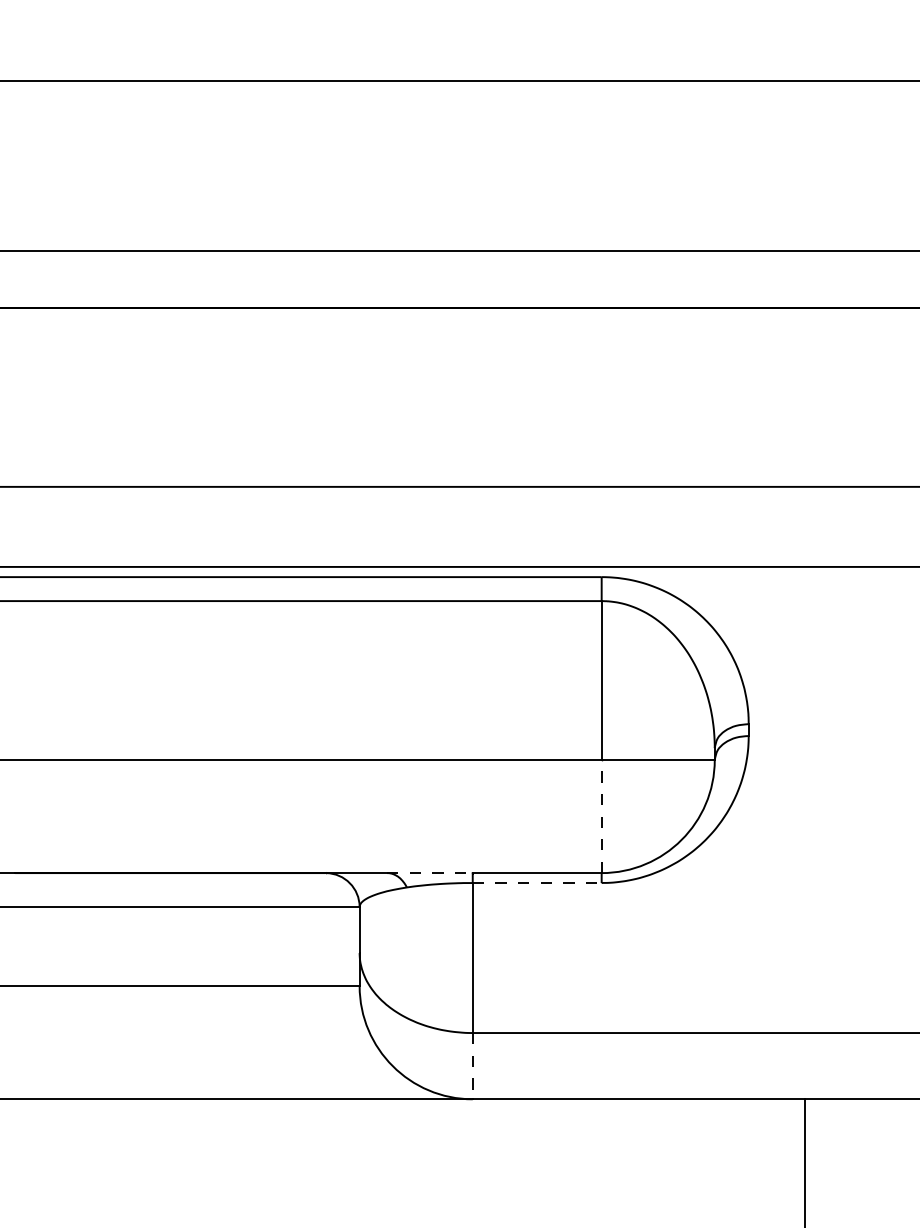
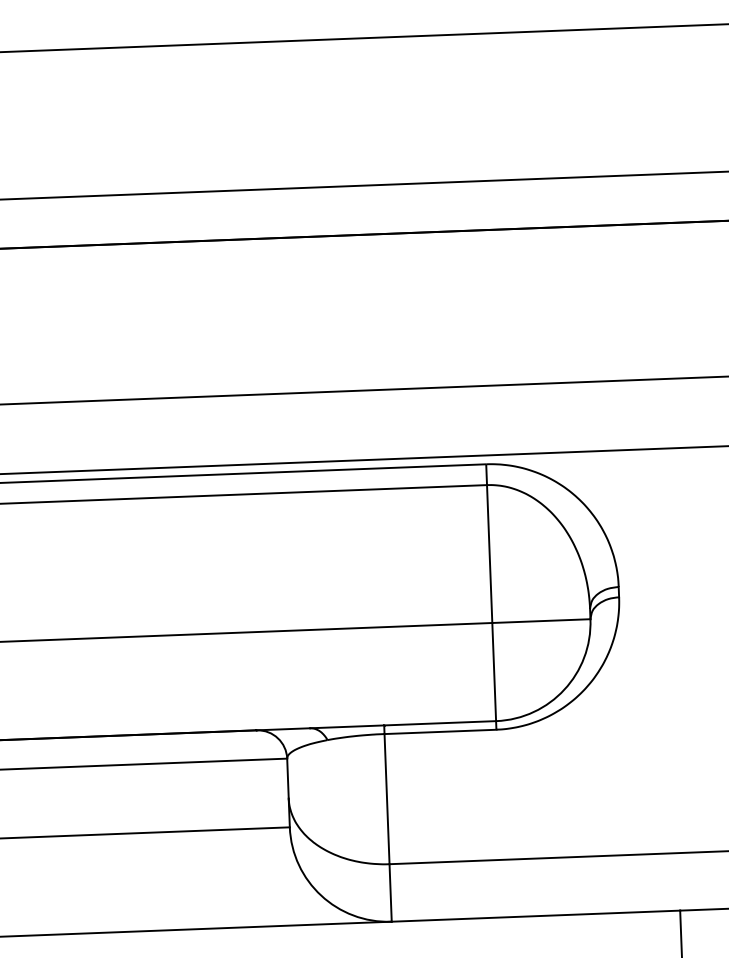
line: (601, 816) -> (494, 672), dashed -> solid
line: (429, 873) -> (346, 727), dashed -> solid
line: (537, 883) -> (440, 732), dashed -> solid
line: (472, 1066) -> (390, 893), dashed -> solid

